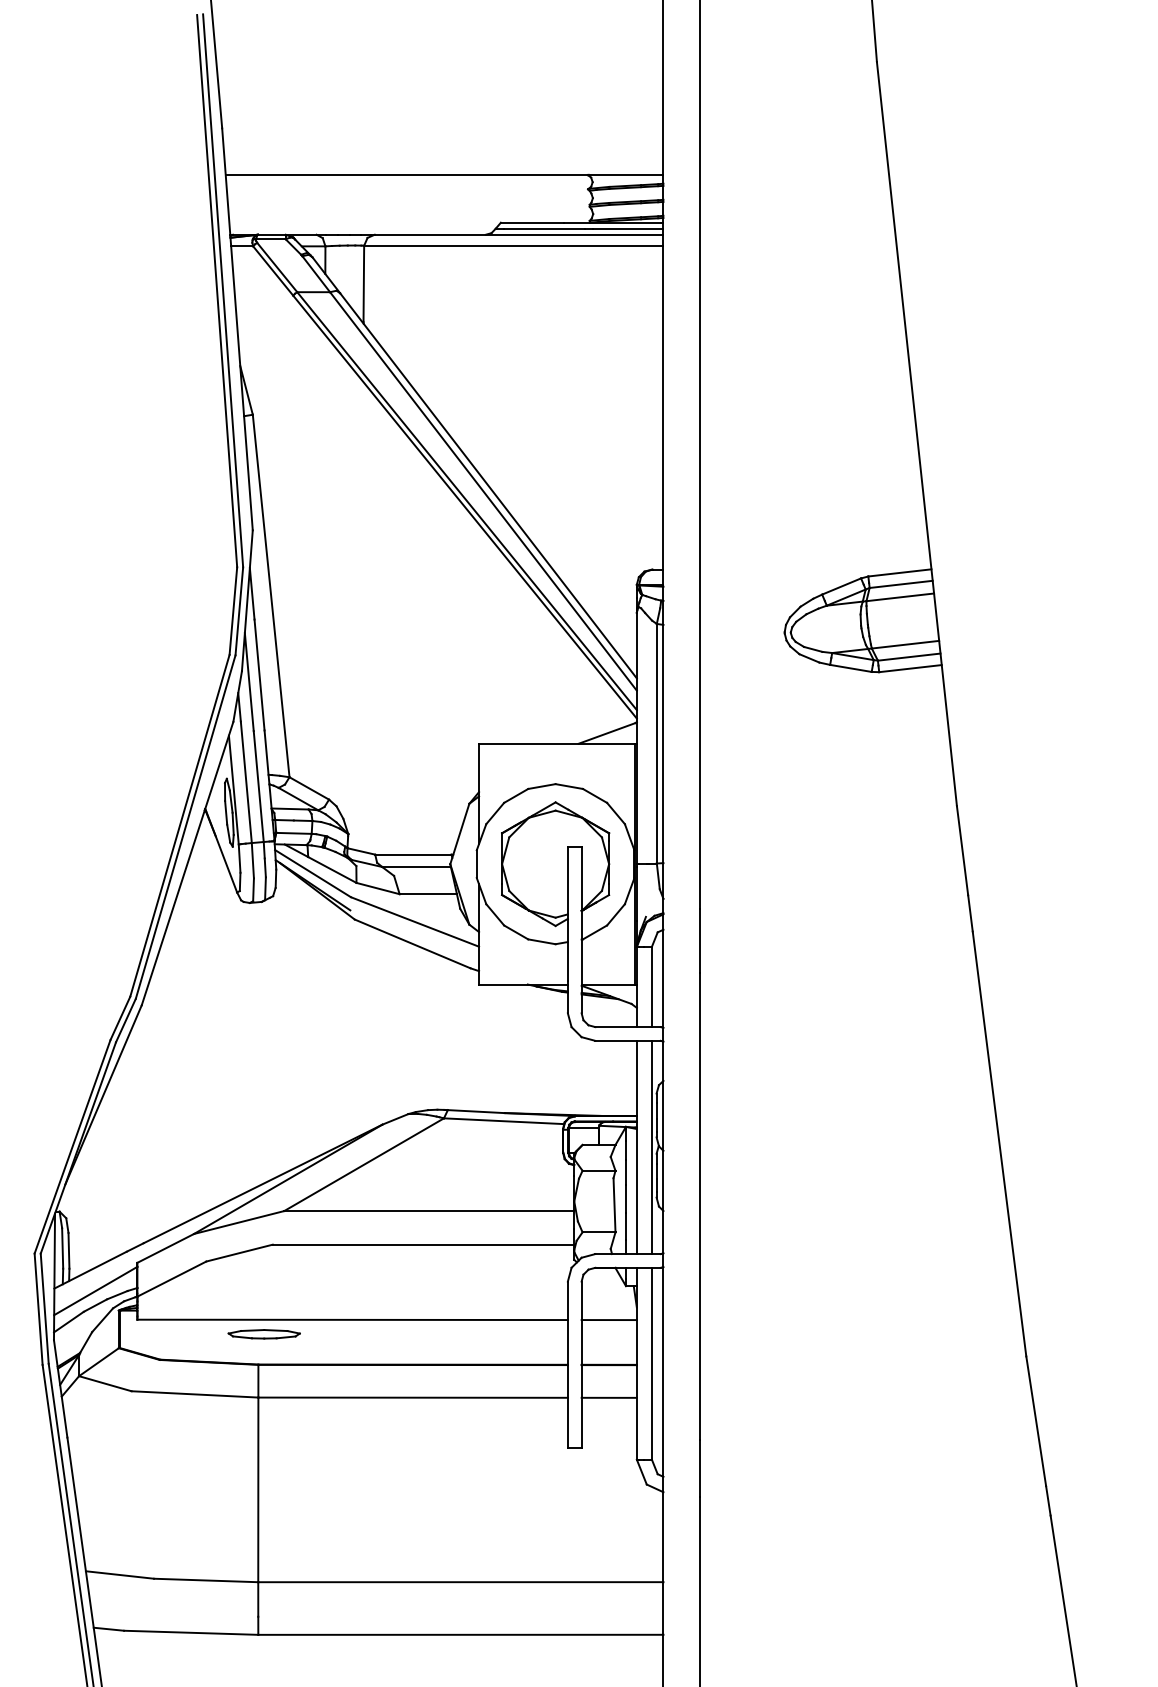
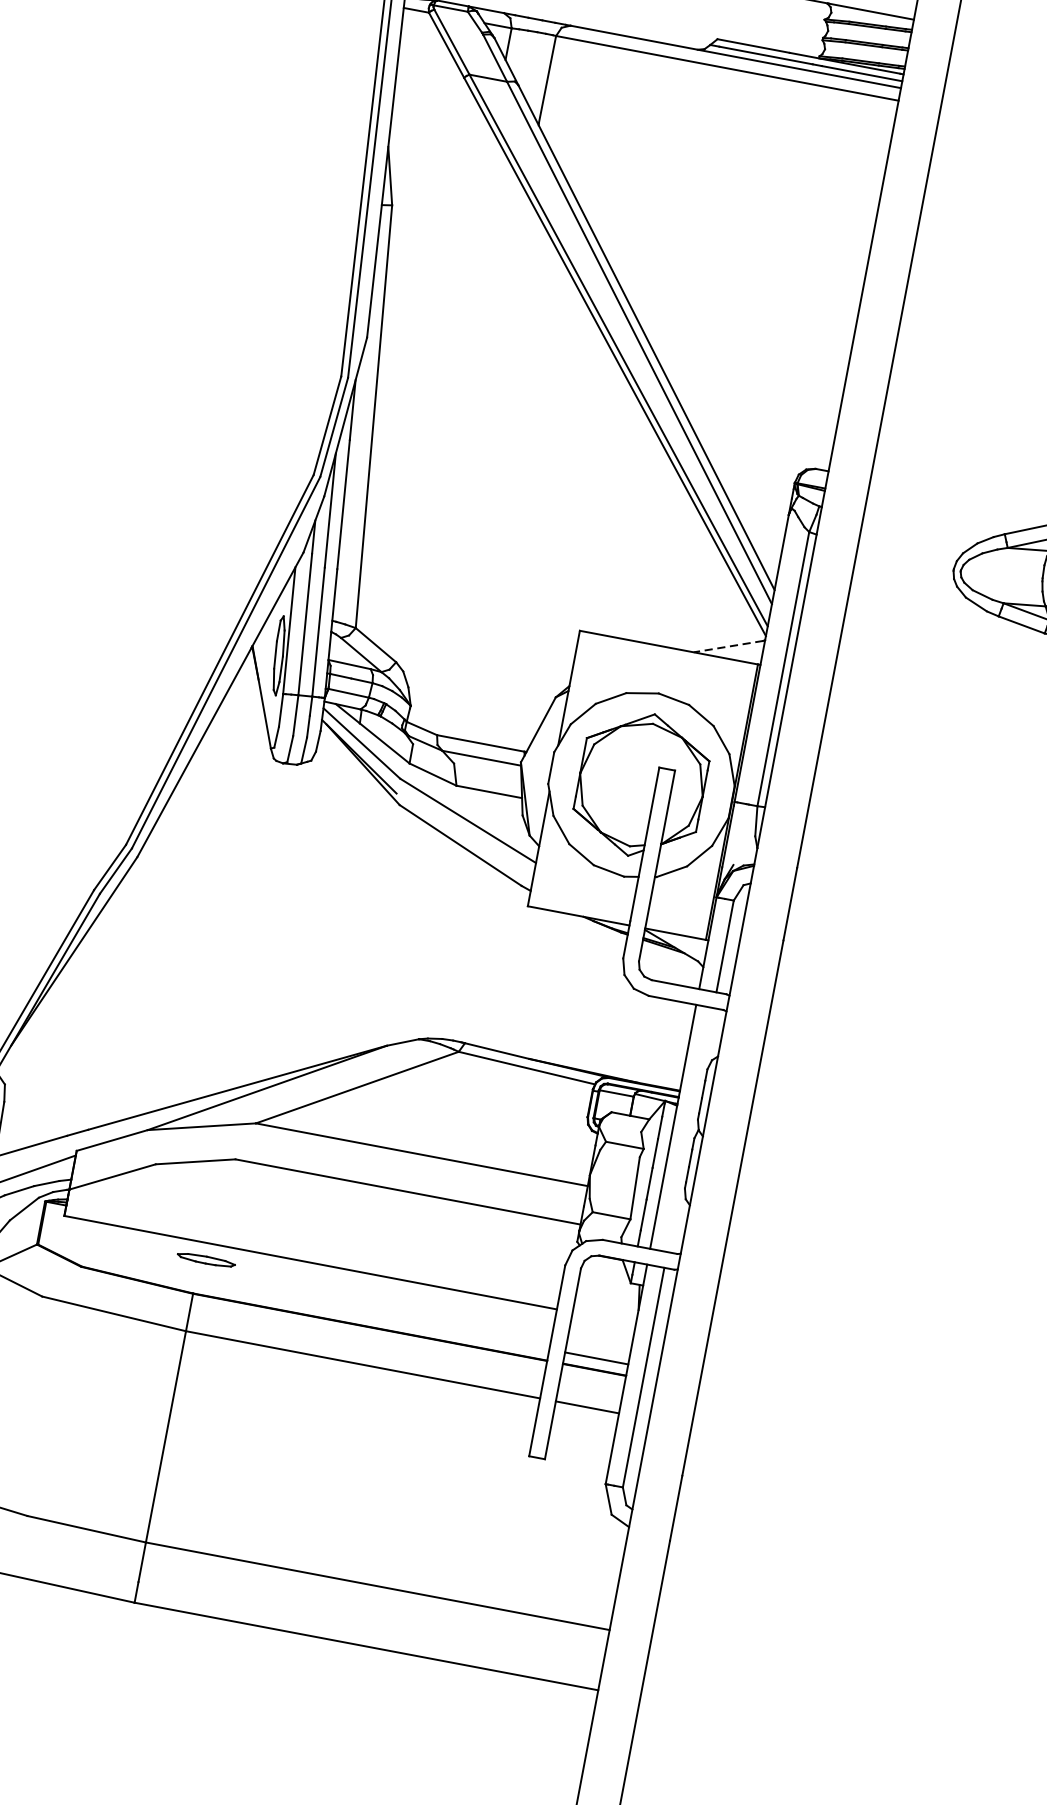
line: (606, 733) -> (727, 646), solid -> dashed
line: (651, 1147) -> (689, 1130), removed
line: (608, 1320) -> (595, 1358), moved
part: (263, 1334) -> (205, 1260), size x0.7

